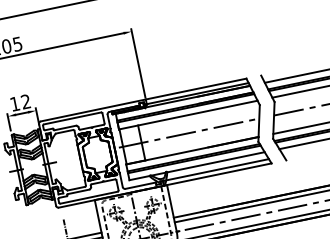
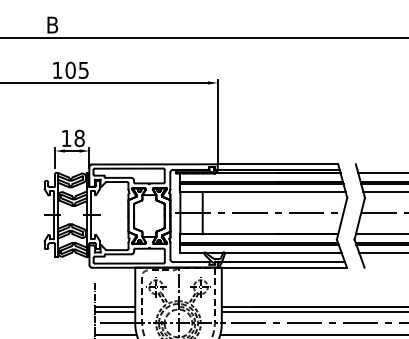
text: (25, 101) -> (79, 138), 12 -> 18

